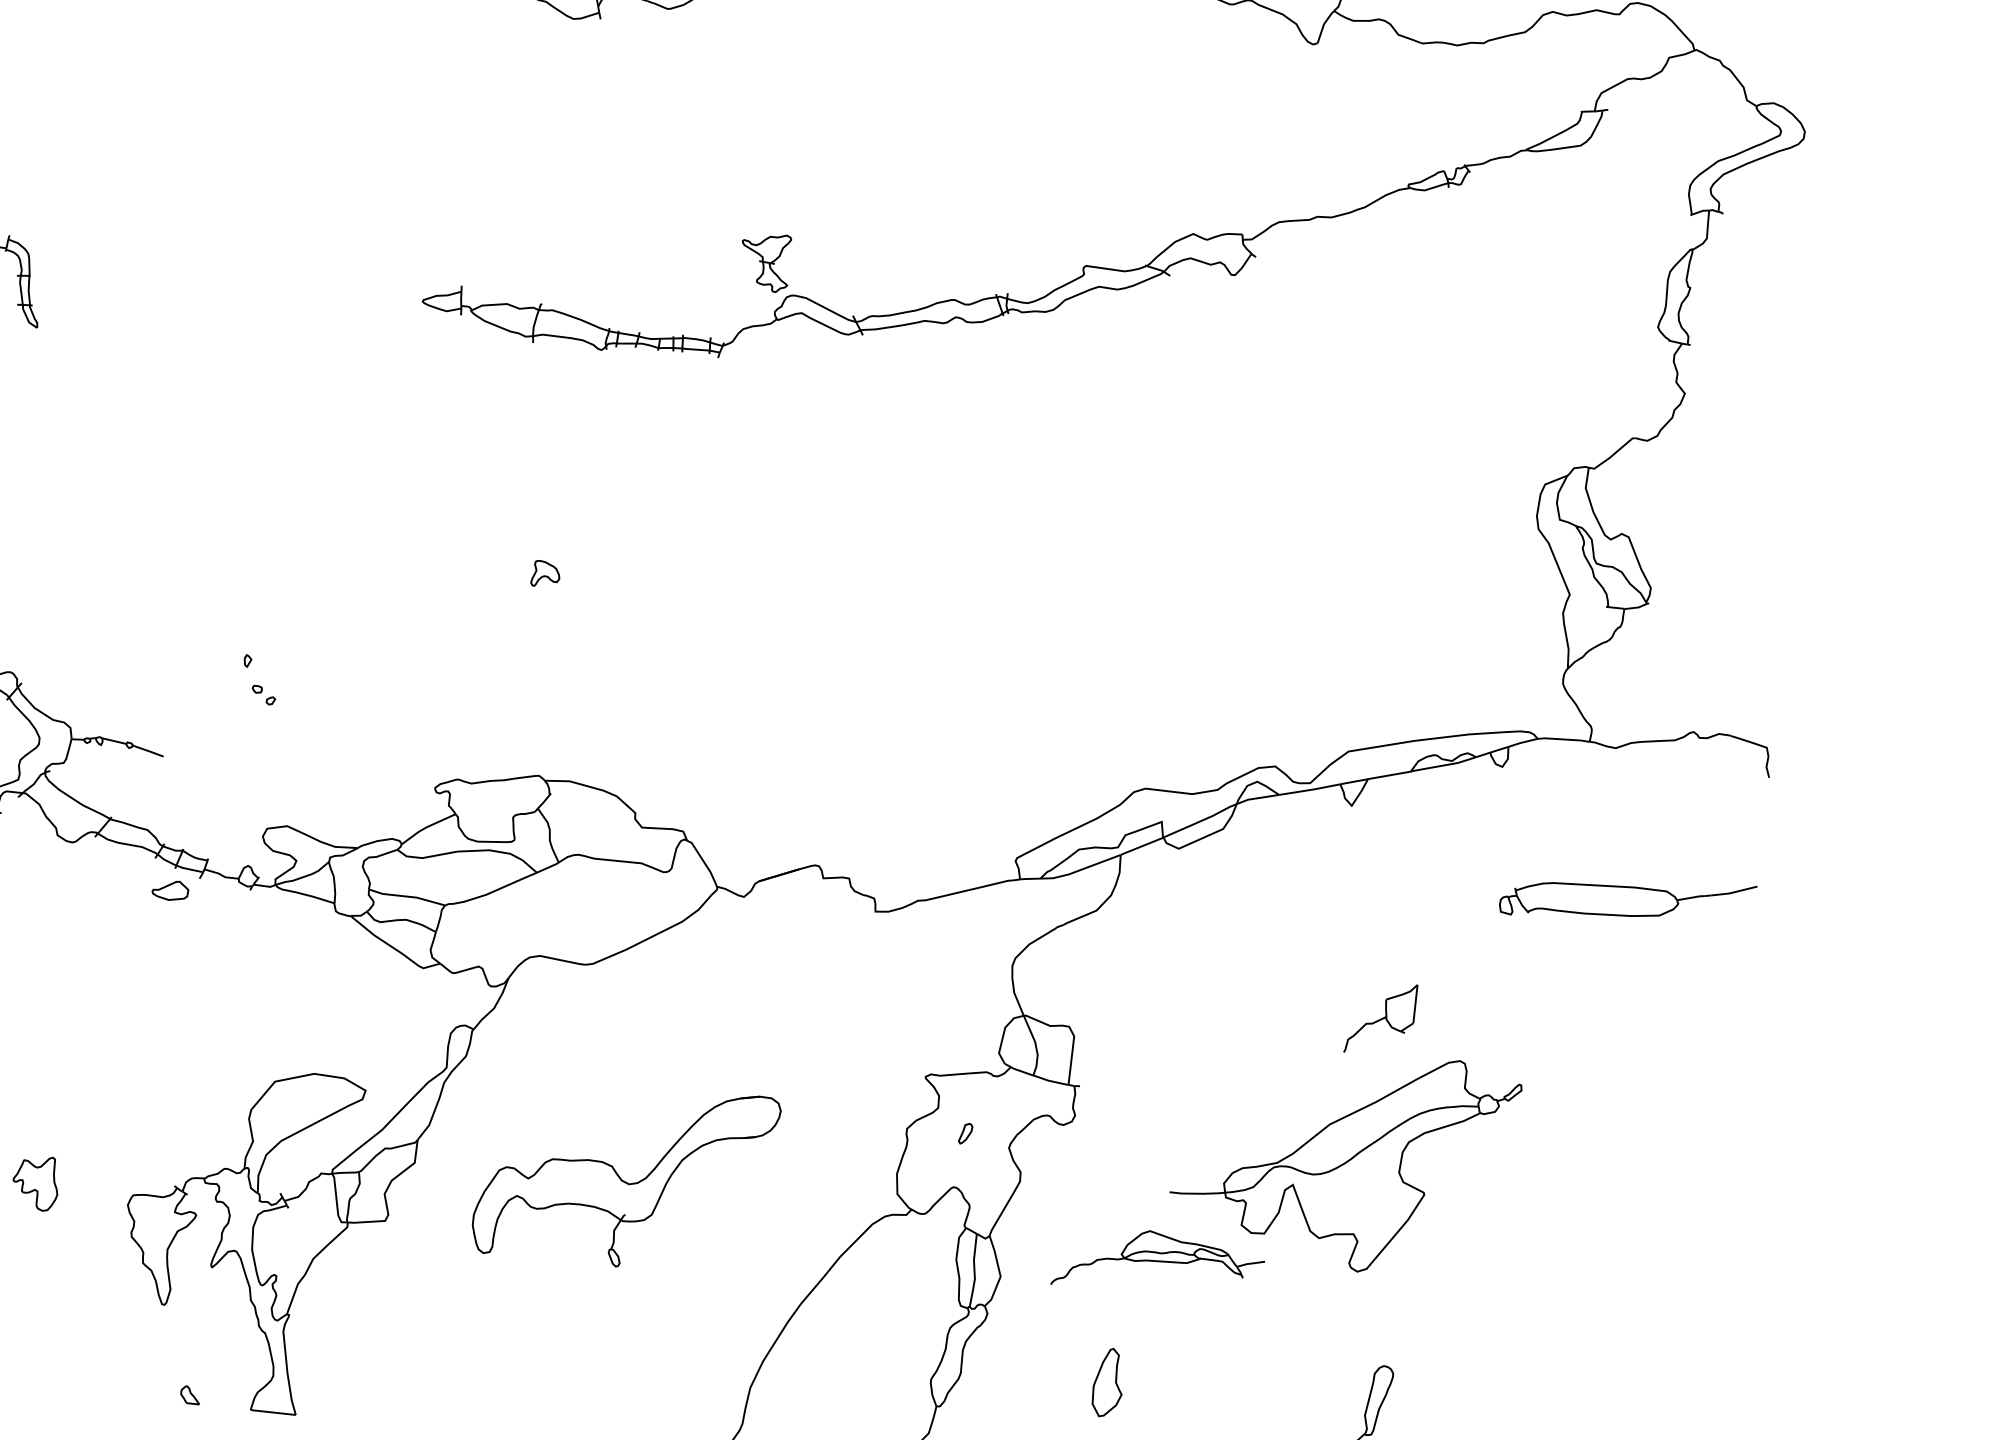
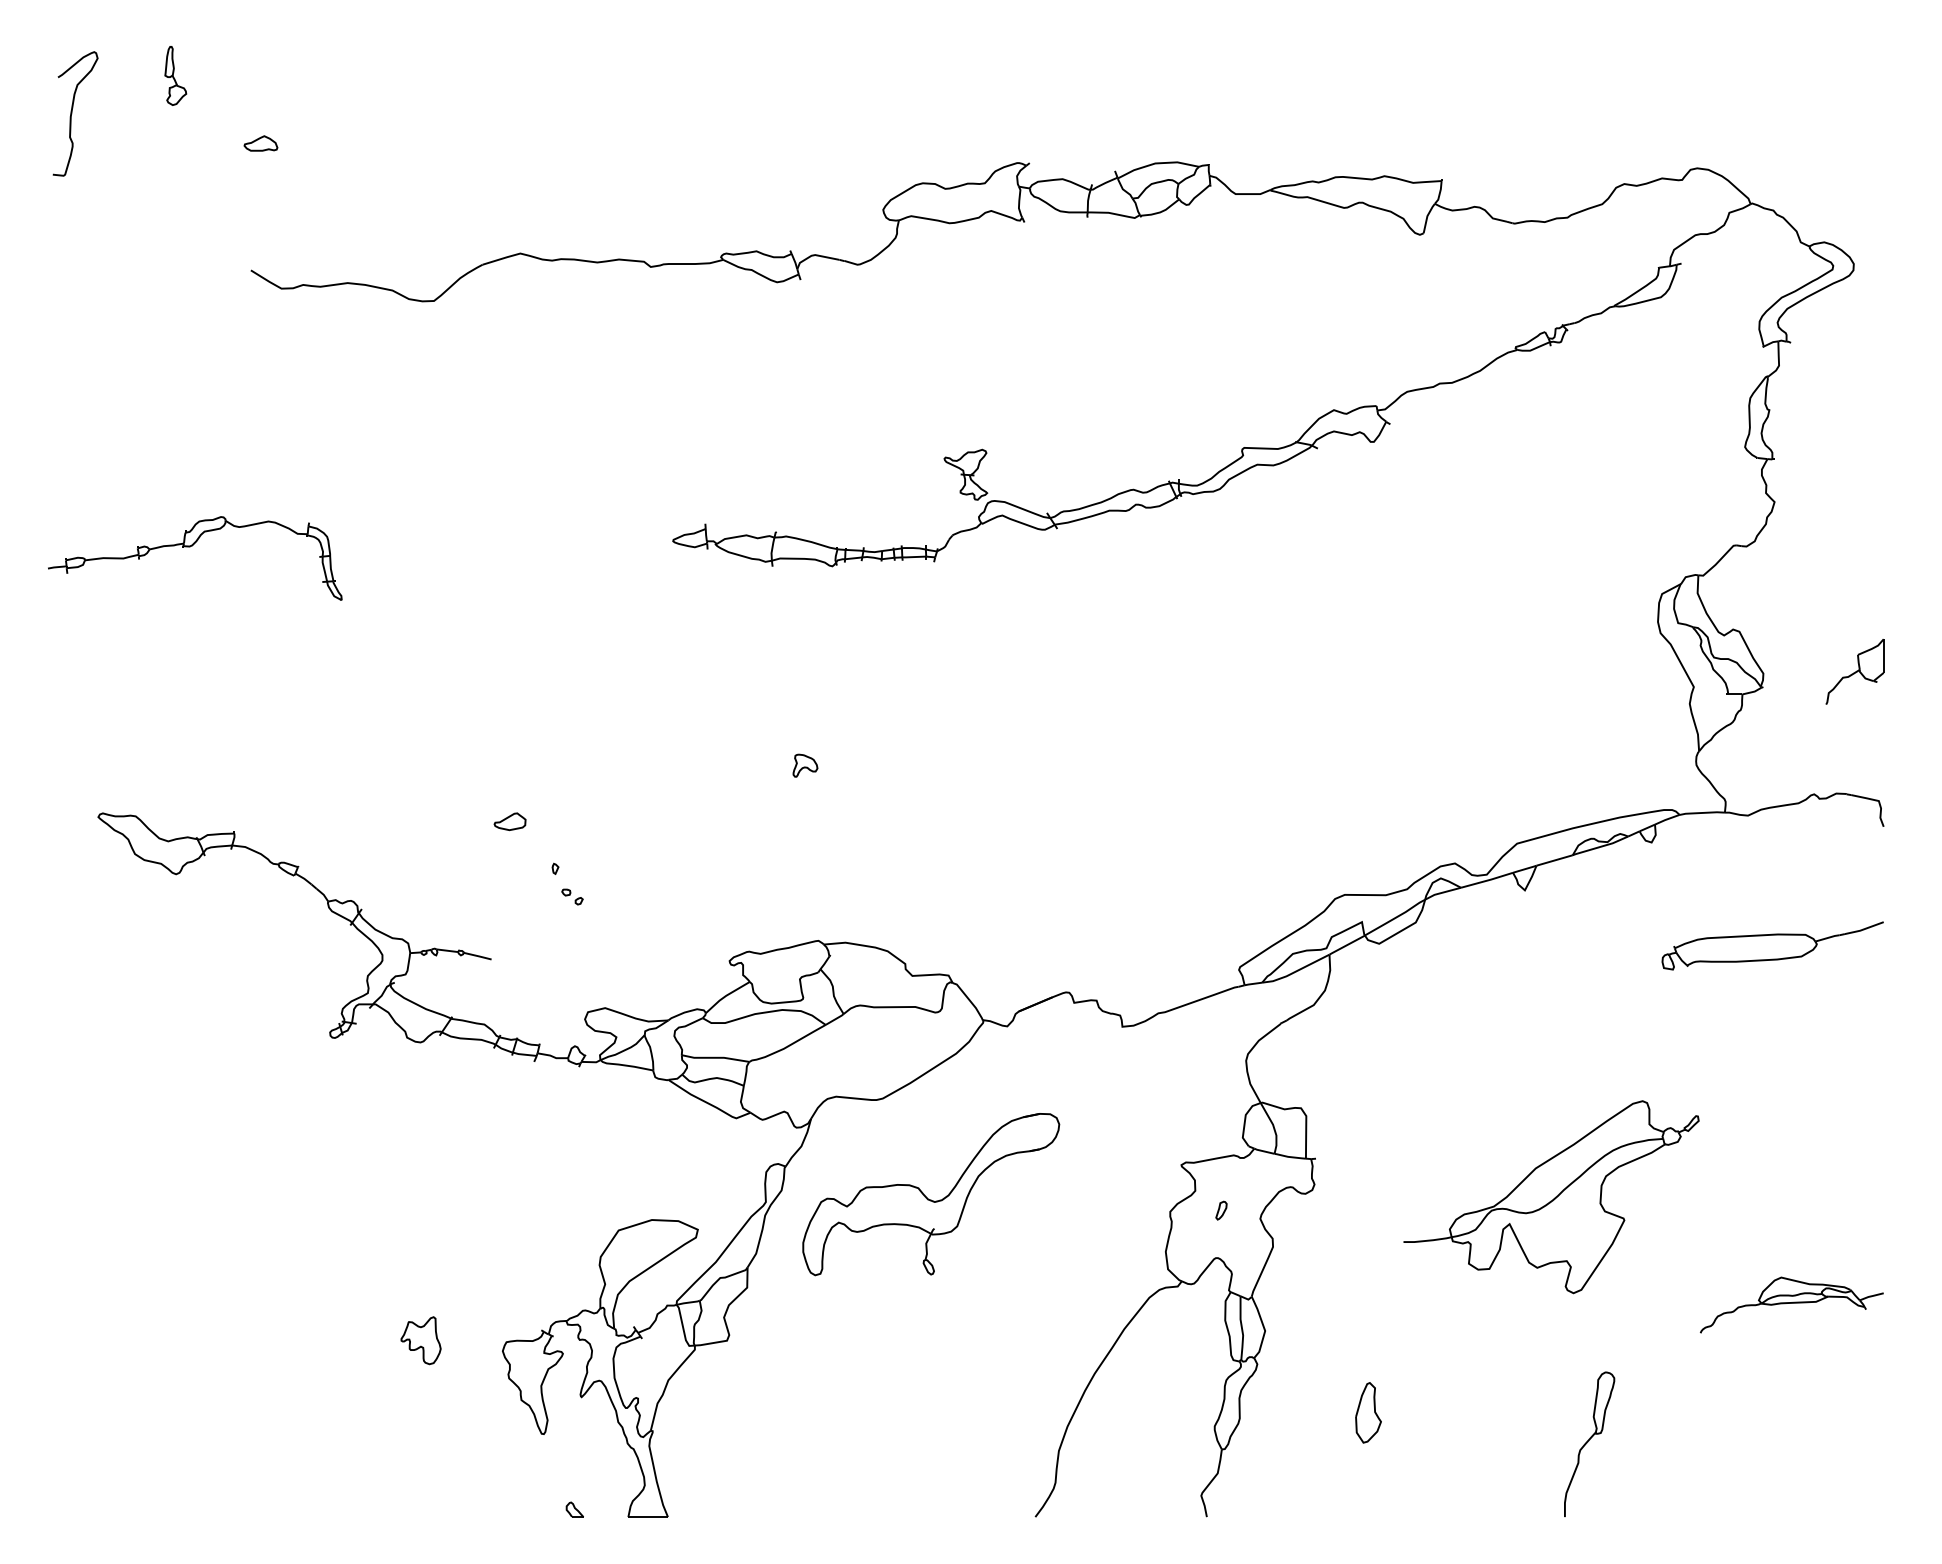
part: (169, 890) -> (509, 821), moved
part: (1380, 1018) -> (1854, 671), moved
part: (626, 1175) -> (931, 1194), moved
part: (1158, 1263) -> (1791, 1304), moved

